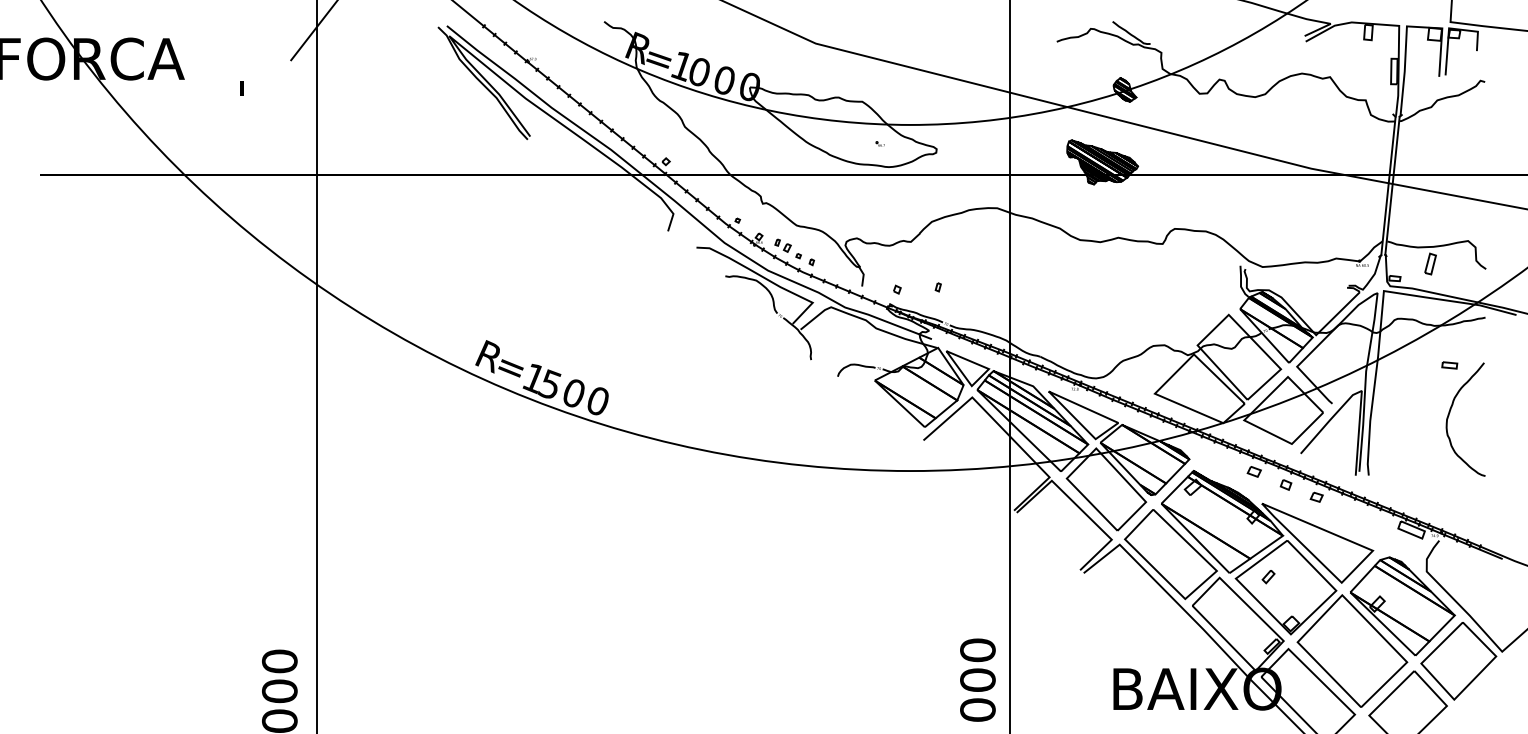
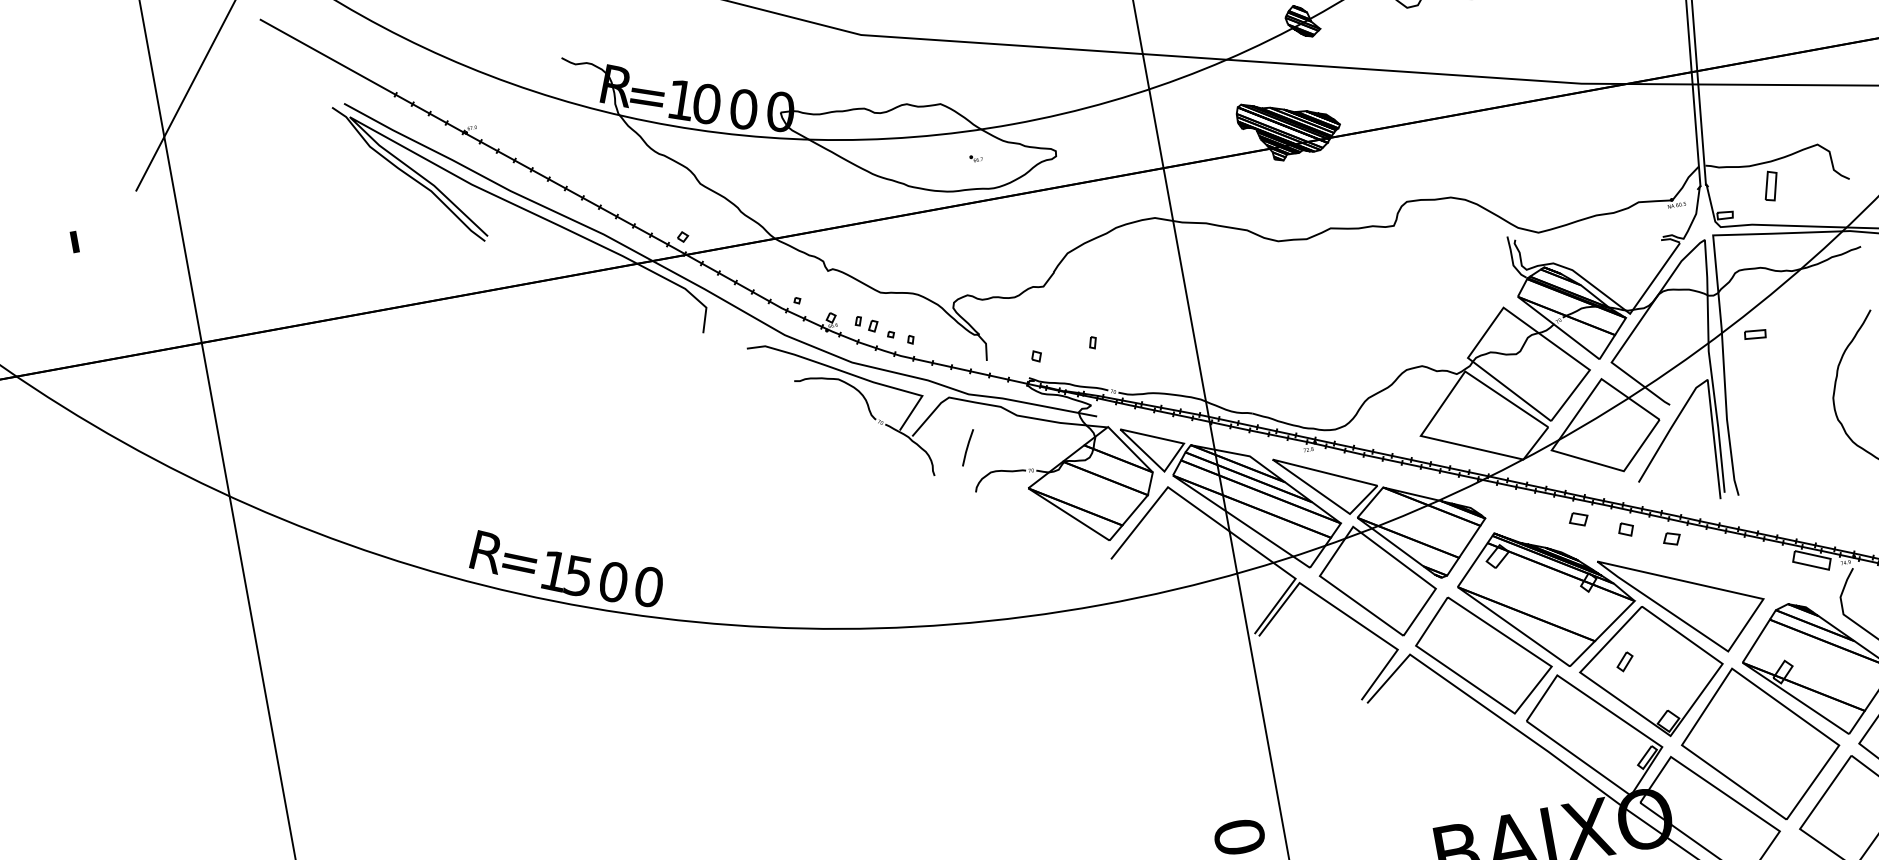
line: (837, 344) -> (967, 447), added
part: (1449, 365) -> (1754, 334), moved

